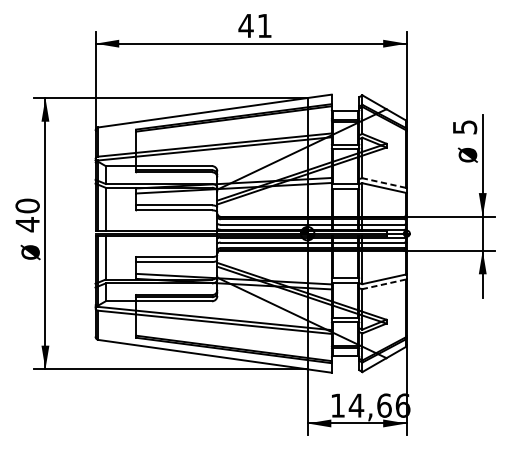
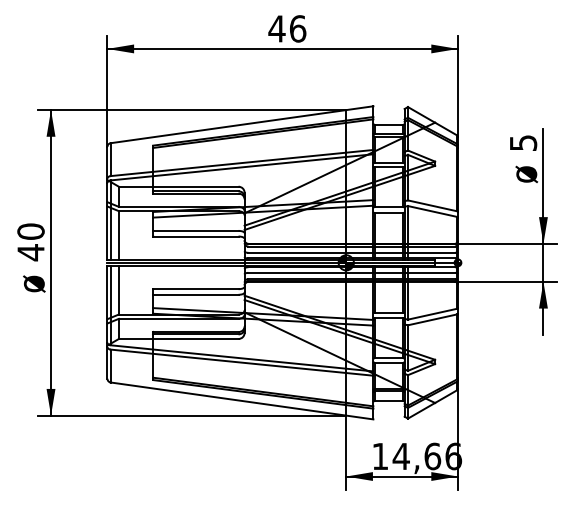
text: (265, 25) -> (298, 28), 41 -> 46
line: (384, 182) -> (432, 205), dashed -> solid
line: (384, 284) -> (432, 319), dashed -> solid

